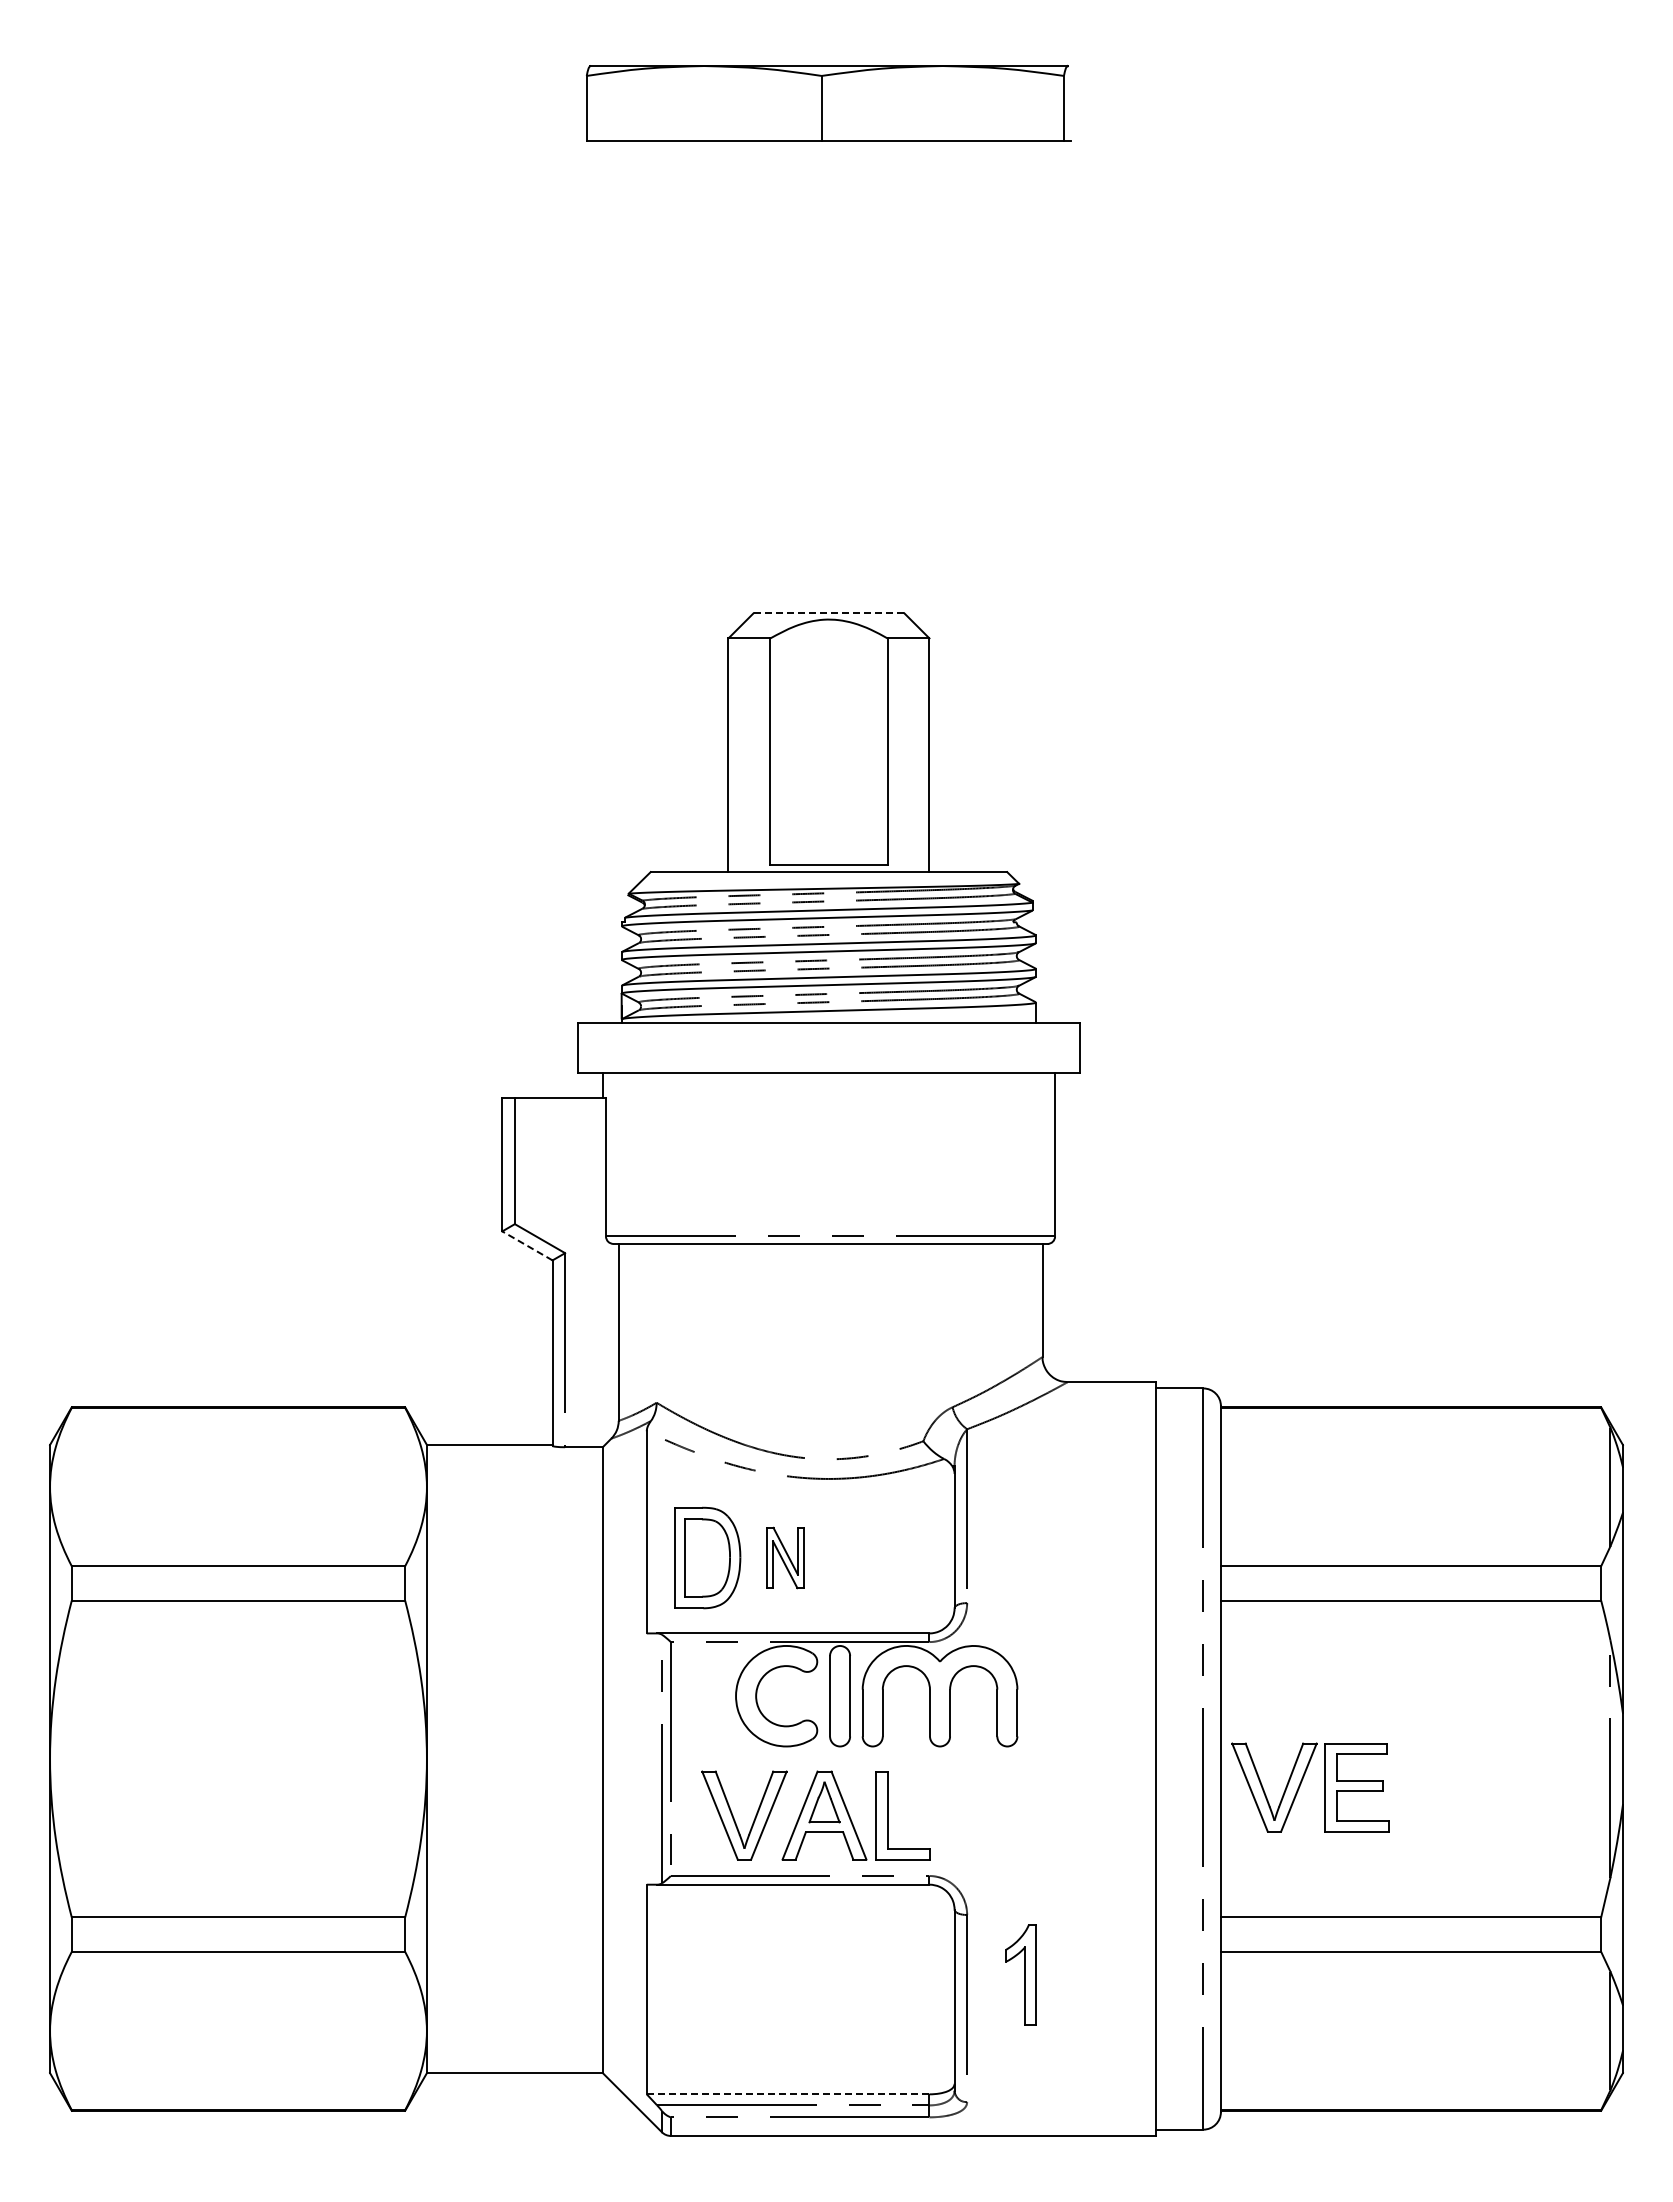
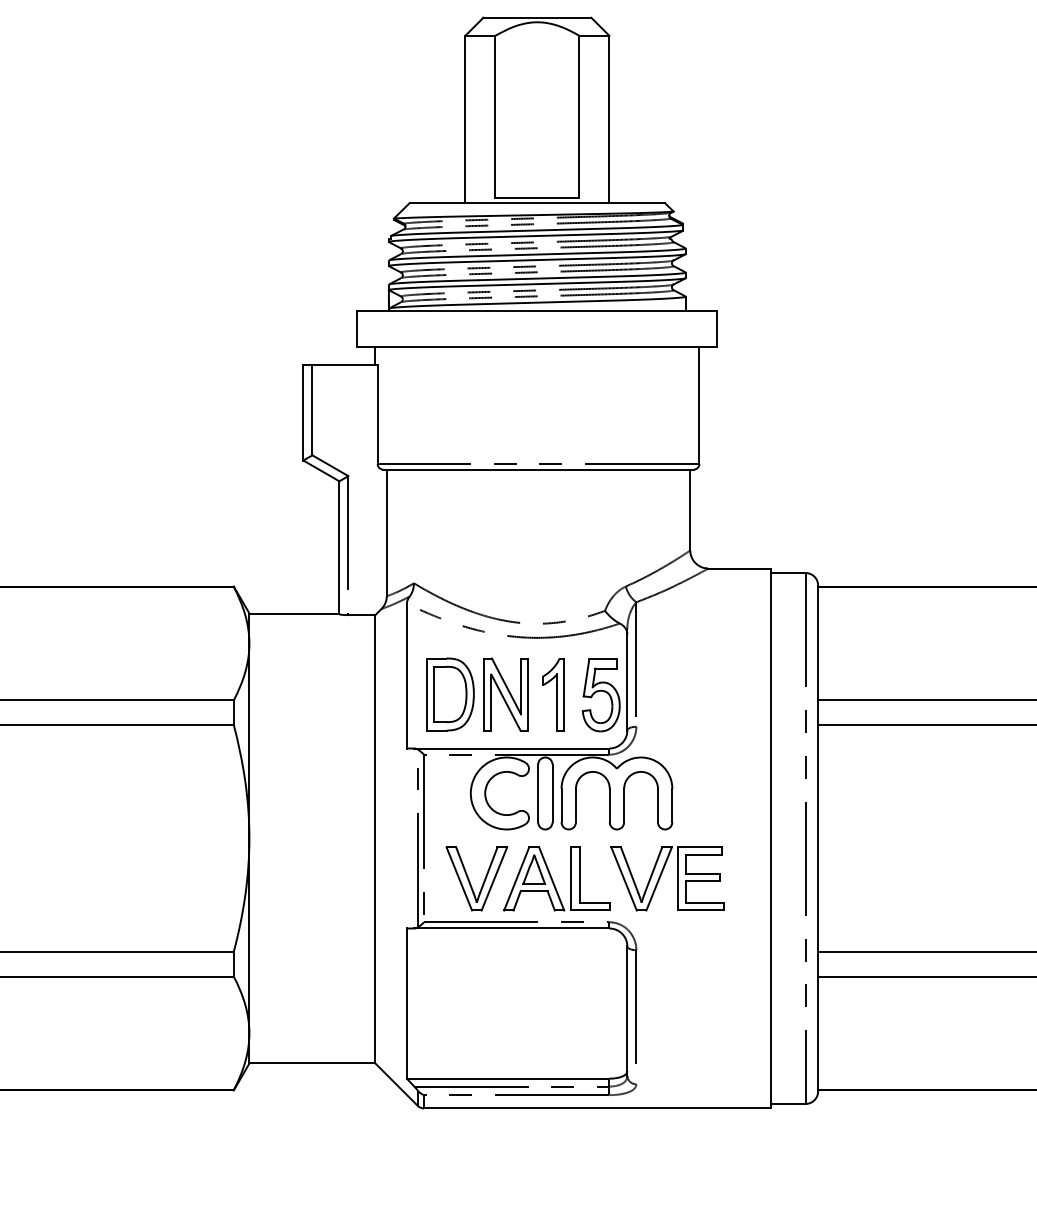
line: (829, 613) -> (537, 17), dashed -> solid
line: (527, 1245) -> (321, 470), dashed -> solid
part: (785, 1557) -> (506, 694), size x1.67
part: (917, 1559) -> (600, 695), added
part: (1301, 1784) -> (660, 876), moved
part: (1020, 1974) -> (553, 694), moved
line: (788, 2094) -> (508, 1078), dashed -> solid

